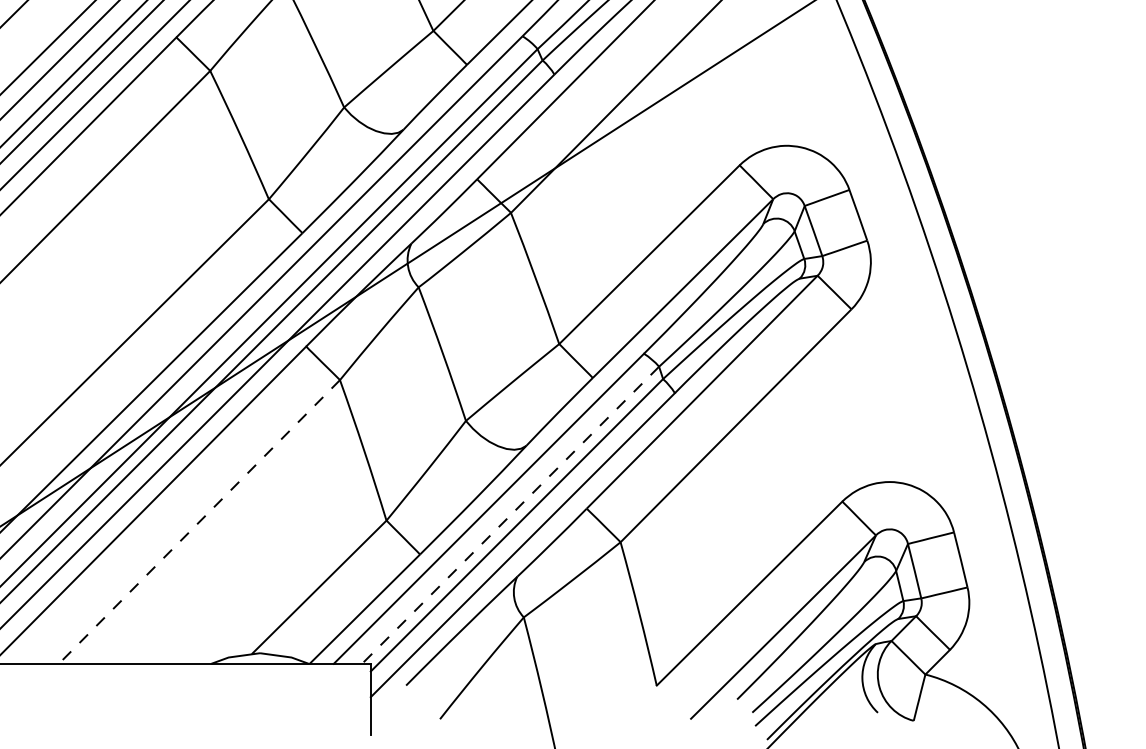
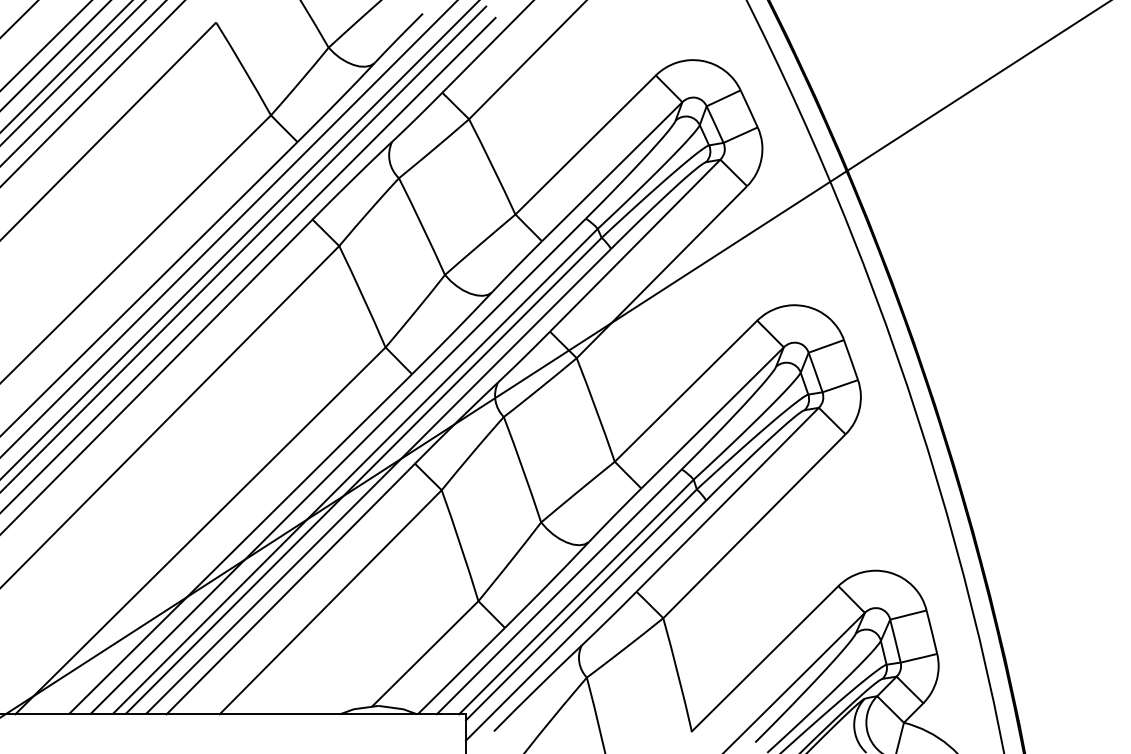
line: (510, 514) -> (576, 596), dashed -> solid
line: (199, 522) -> (330, 602), dashed -> solid

